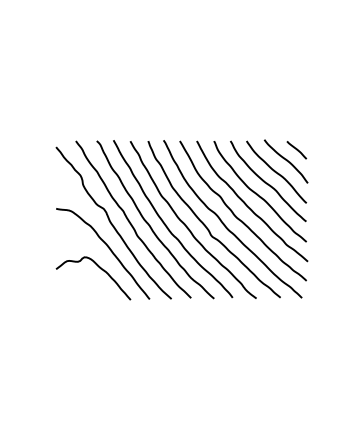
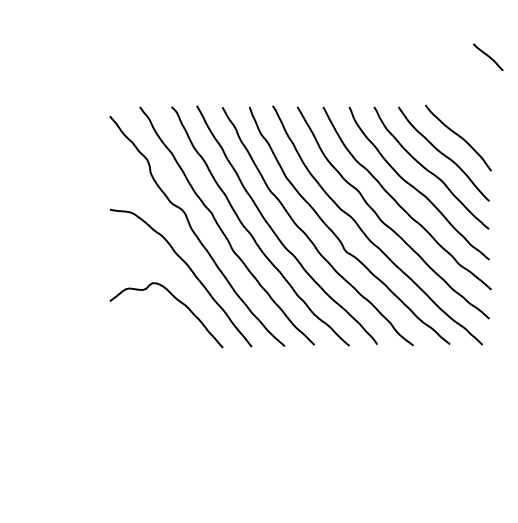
line: (296, 150) -> (487, 57), moved

